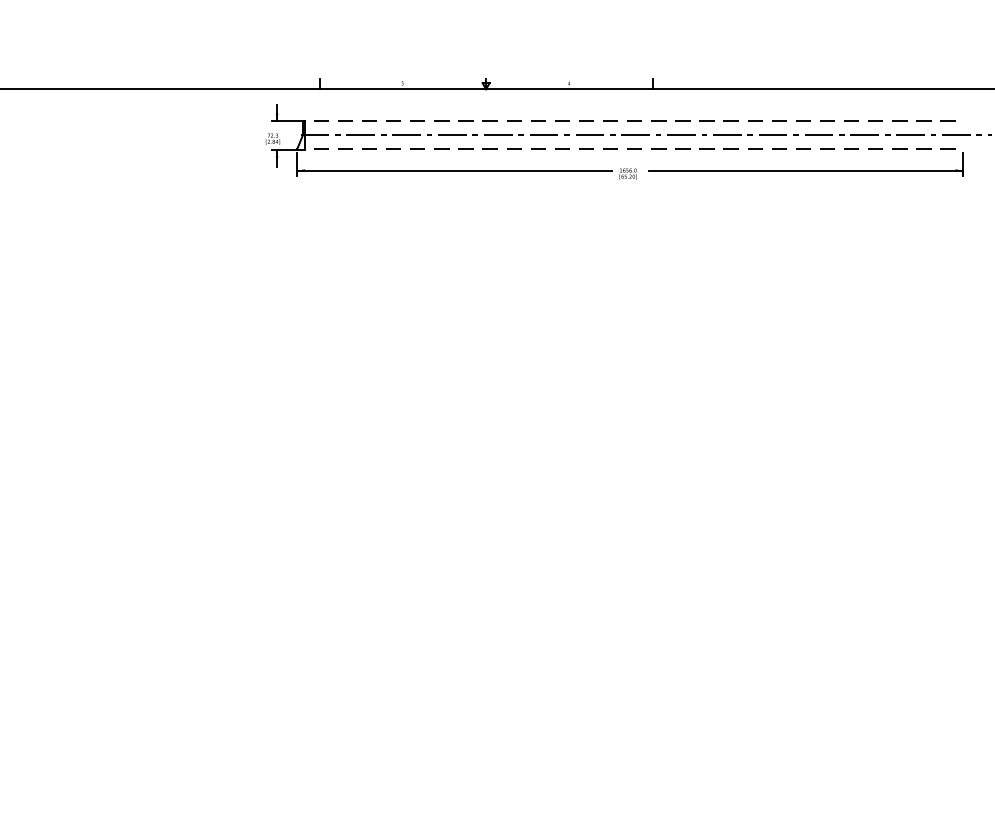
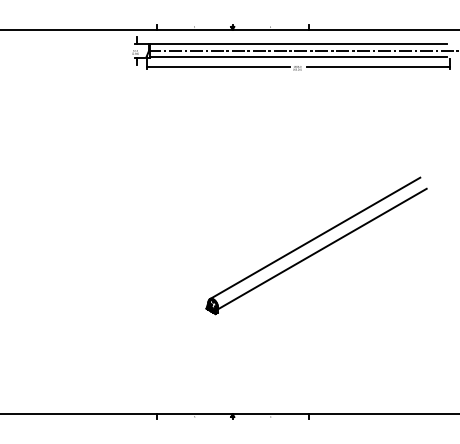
line: (630, 121) -> (298, 44), dashed -> solid
line: (630, 150) -> (298, 57), dashed -> solid
part: (669, 562) -> (316, 245), added

